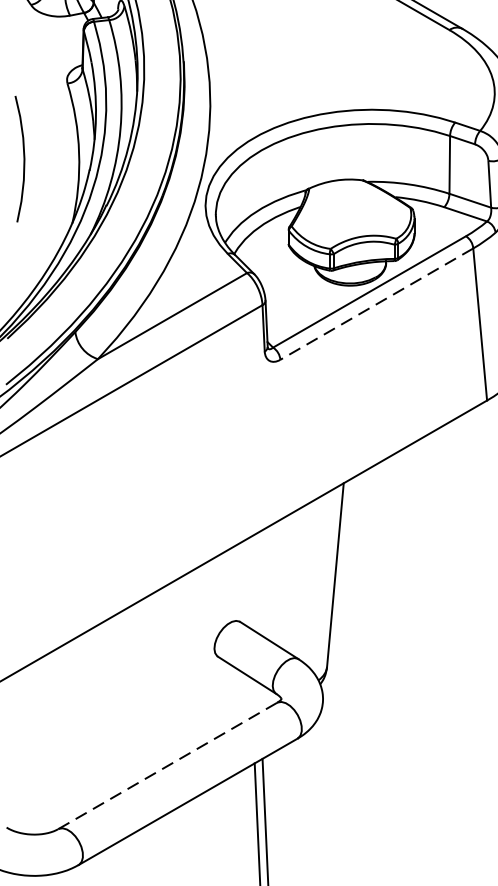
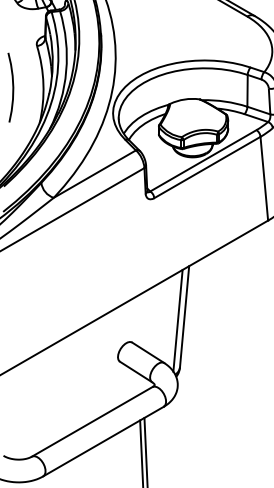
line: (375, 304) -> (206, 167), dashed -> solid
line: (322, 581) -> (177, 320), added
line: (168, 765) -> (92, 421), dashed -> solid

